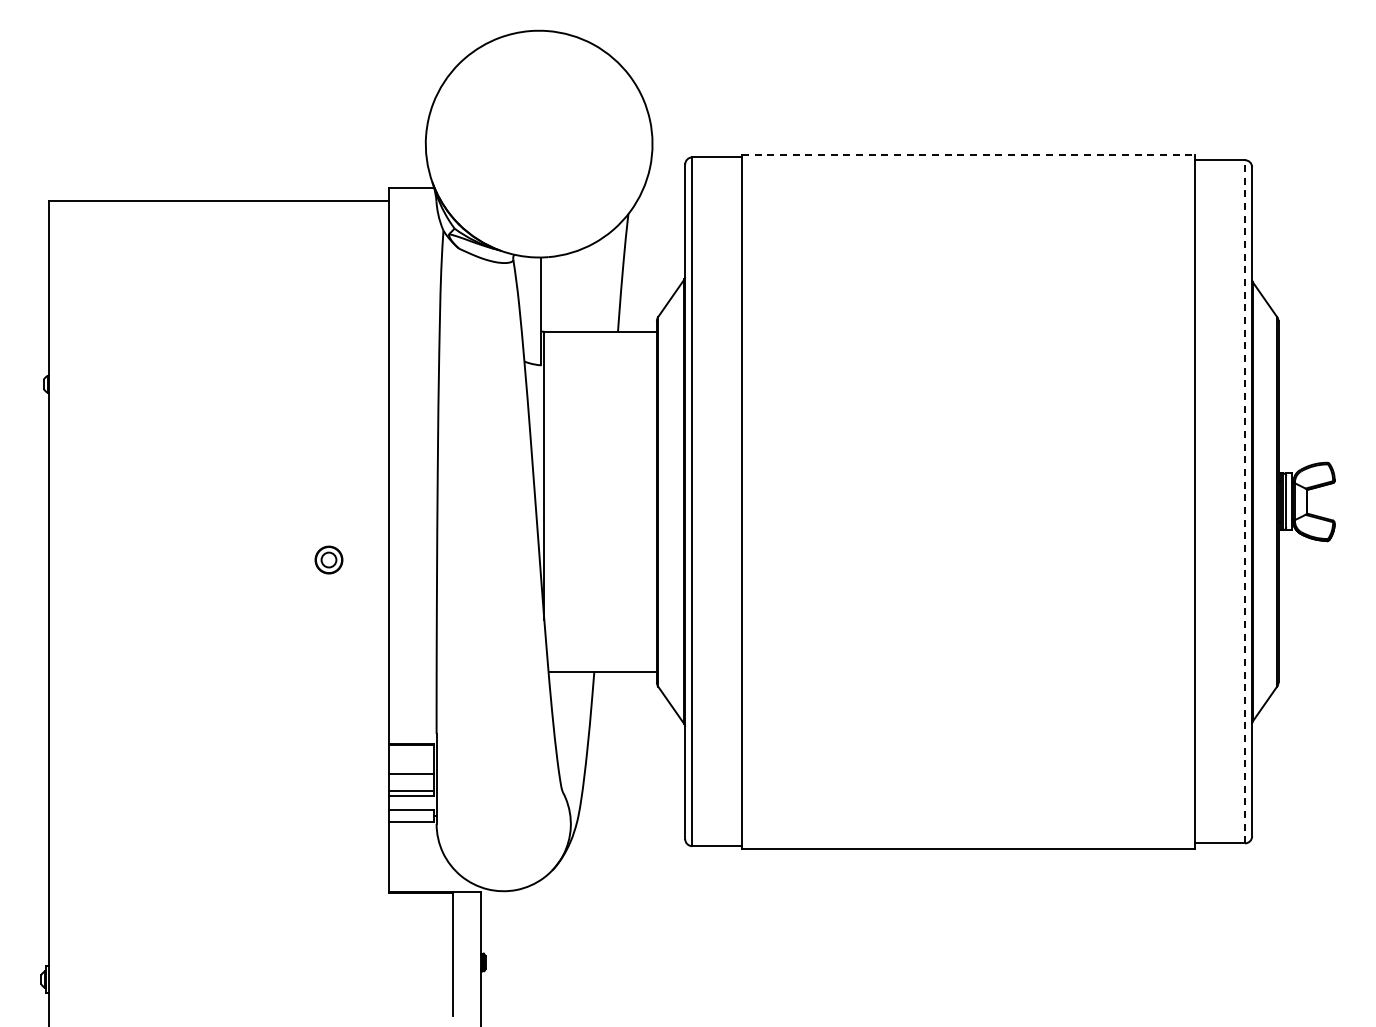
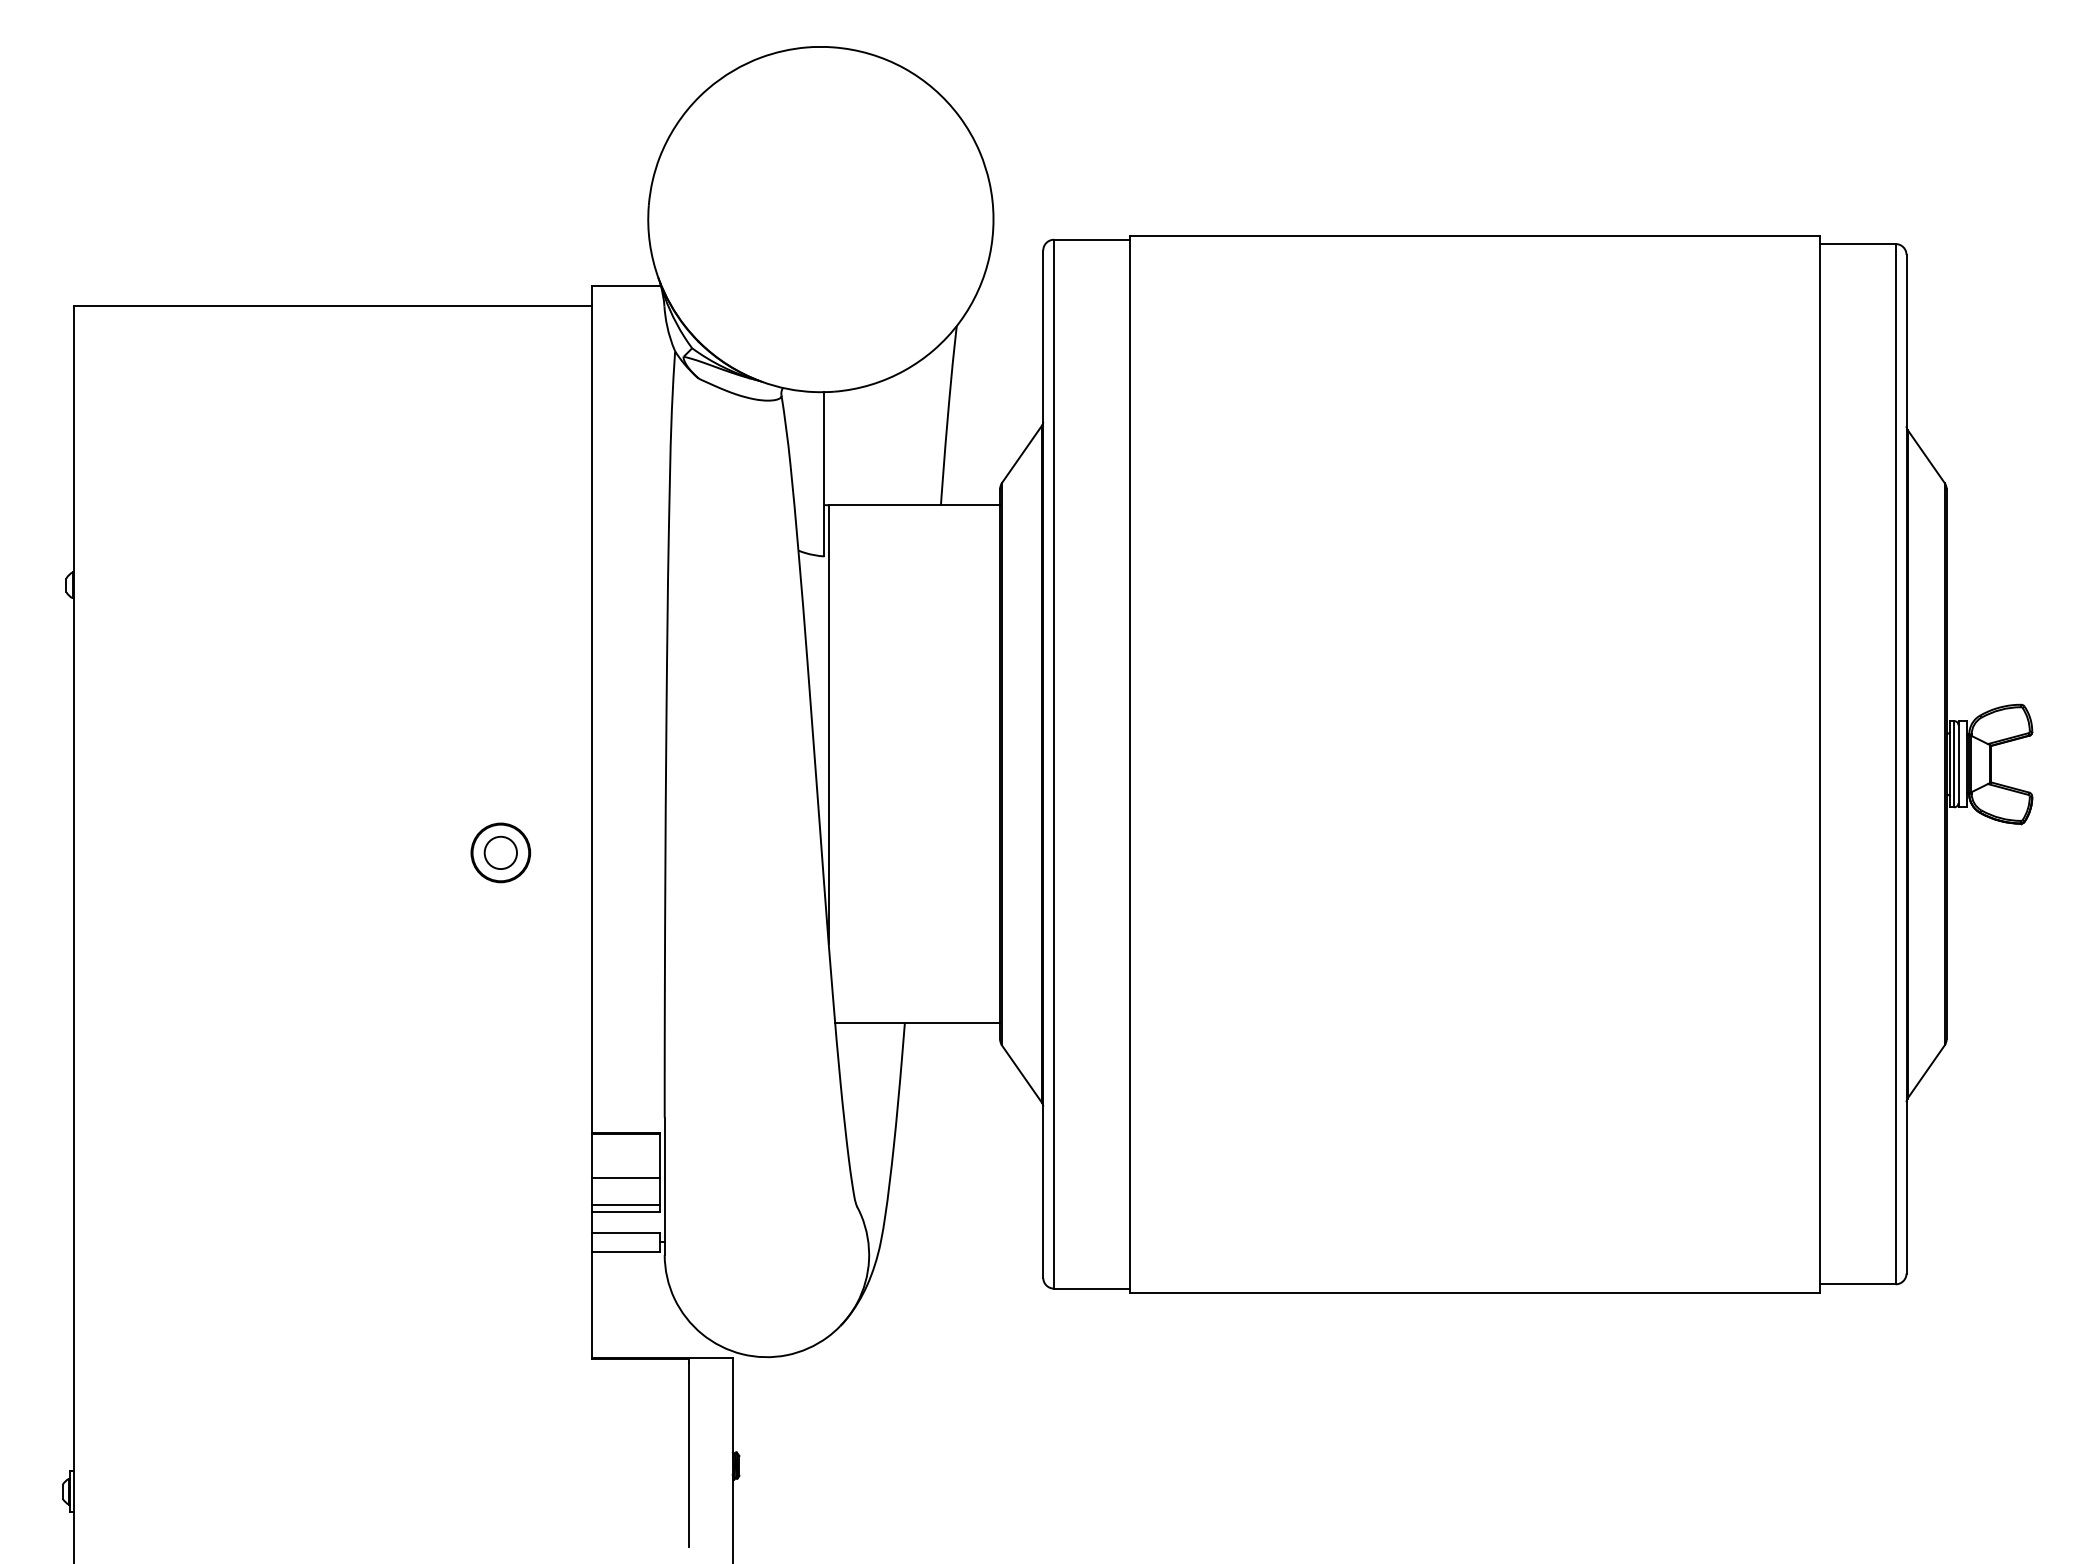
line: (968, 154) -> (1474, 235), dashed -> solid
line: (1245, 501) -> (1896, 763), dashed -> solid
part: (328, 559) -> (500, 852), size x1.43

